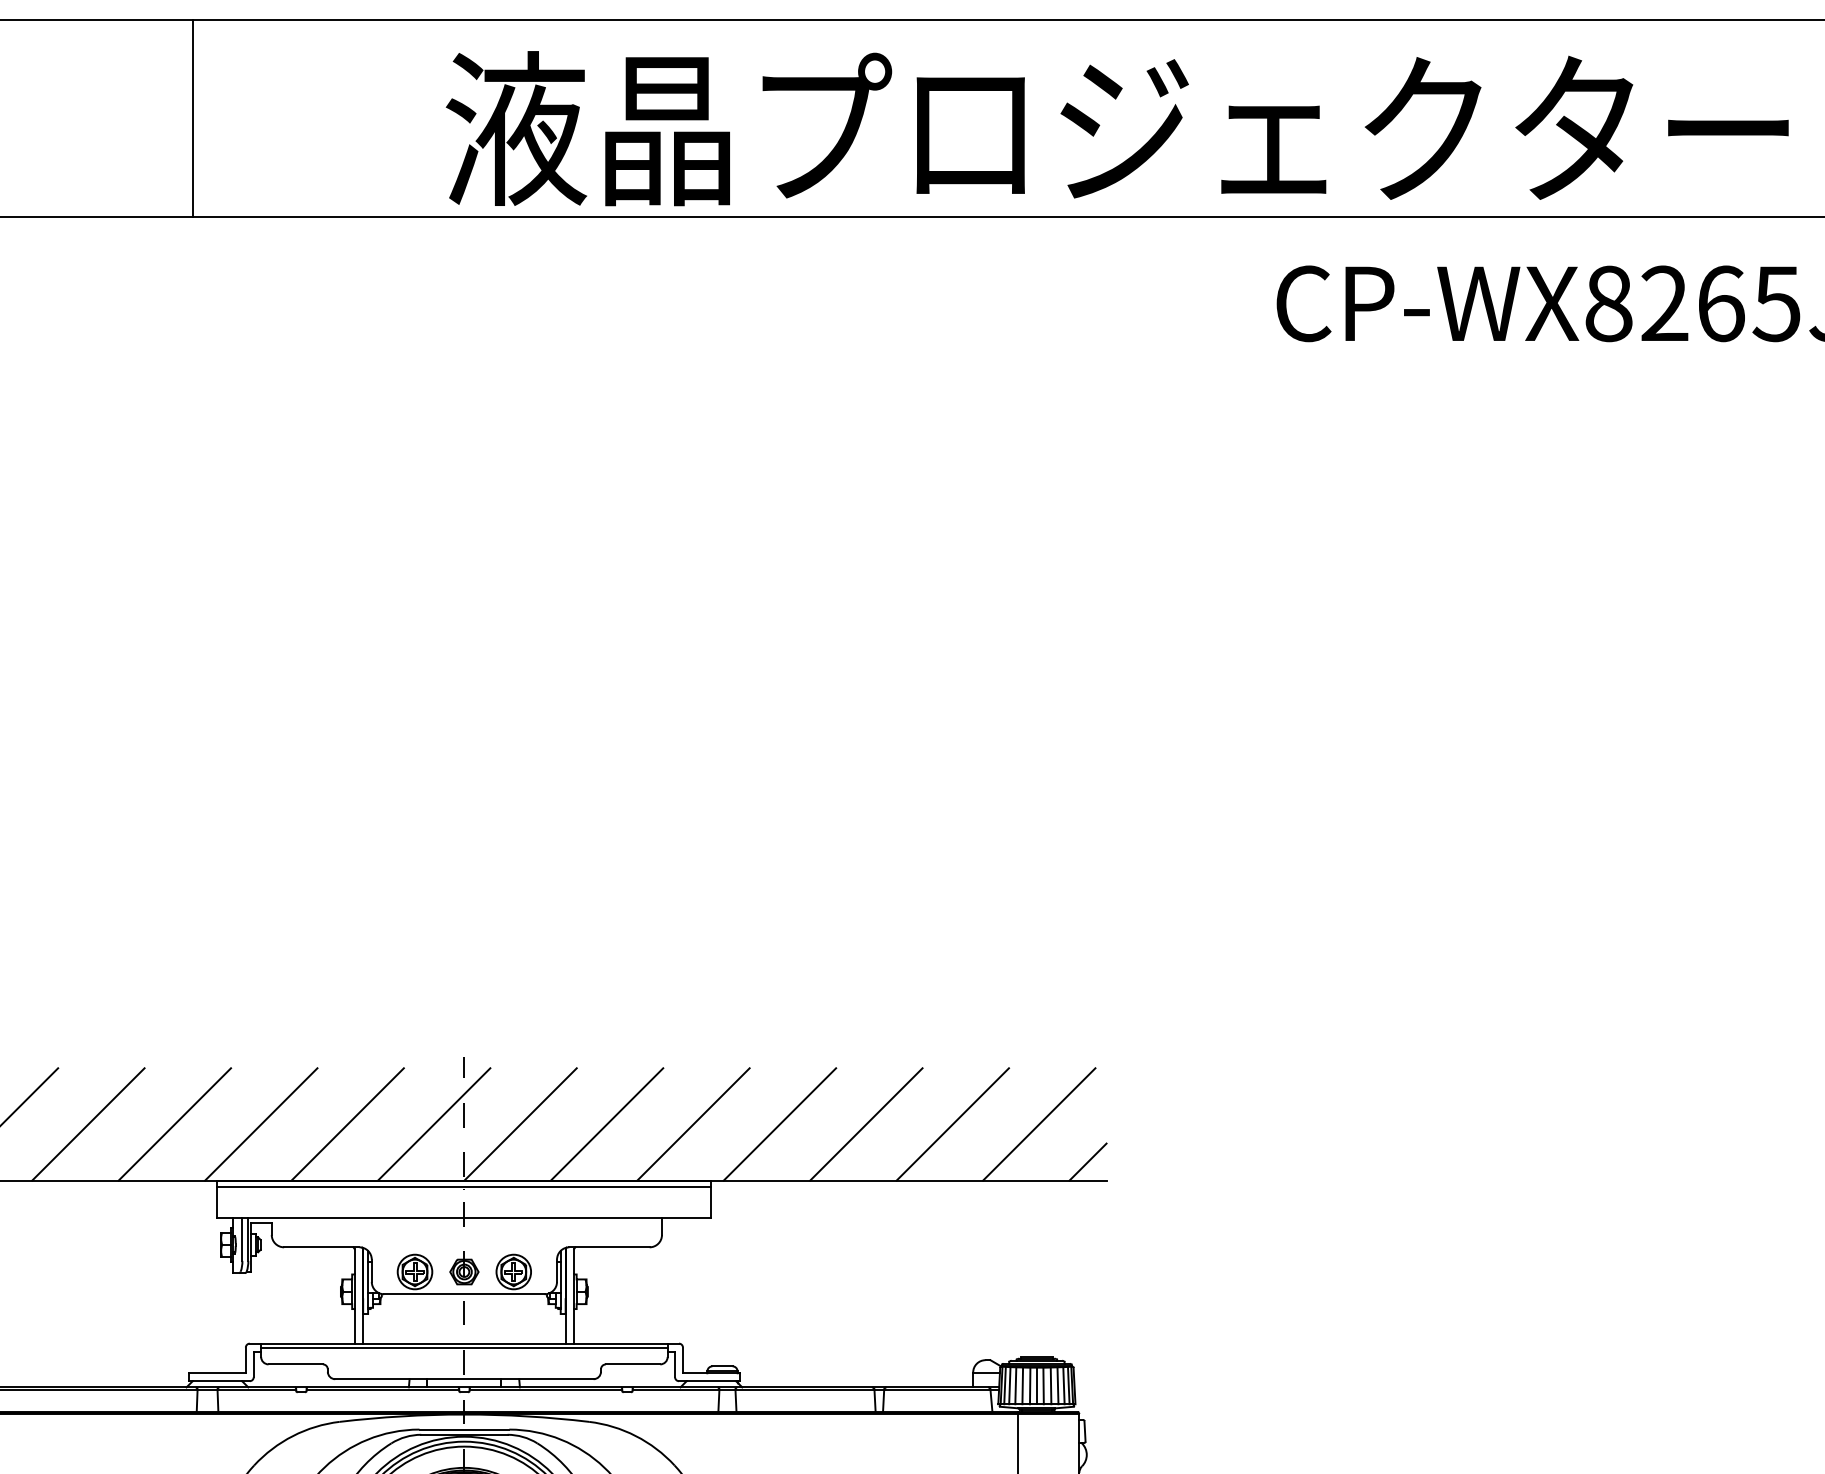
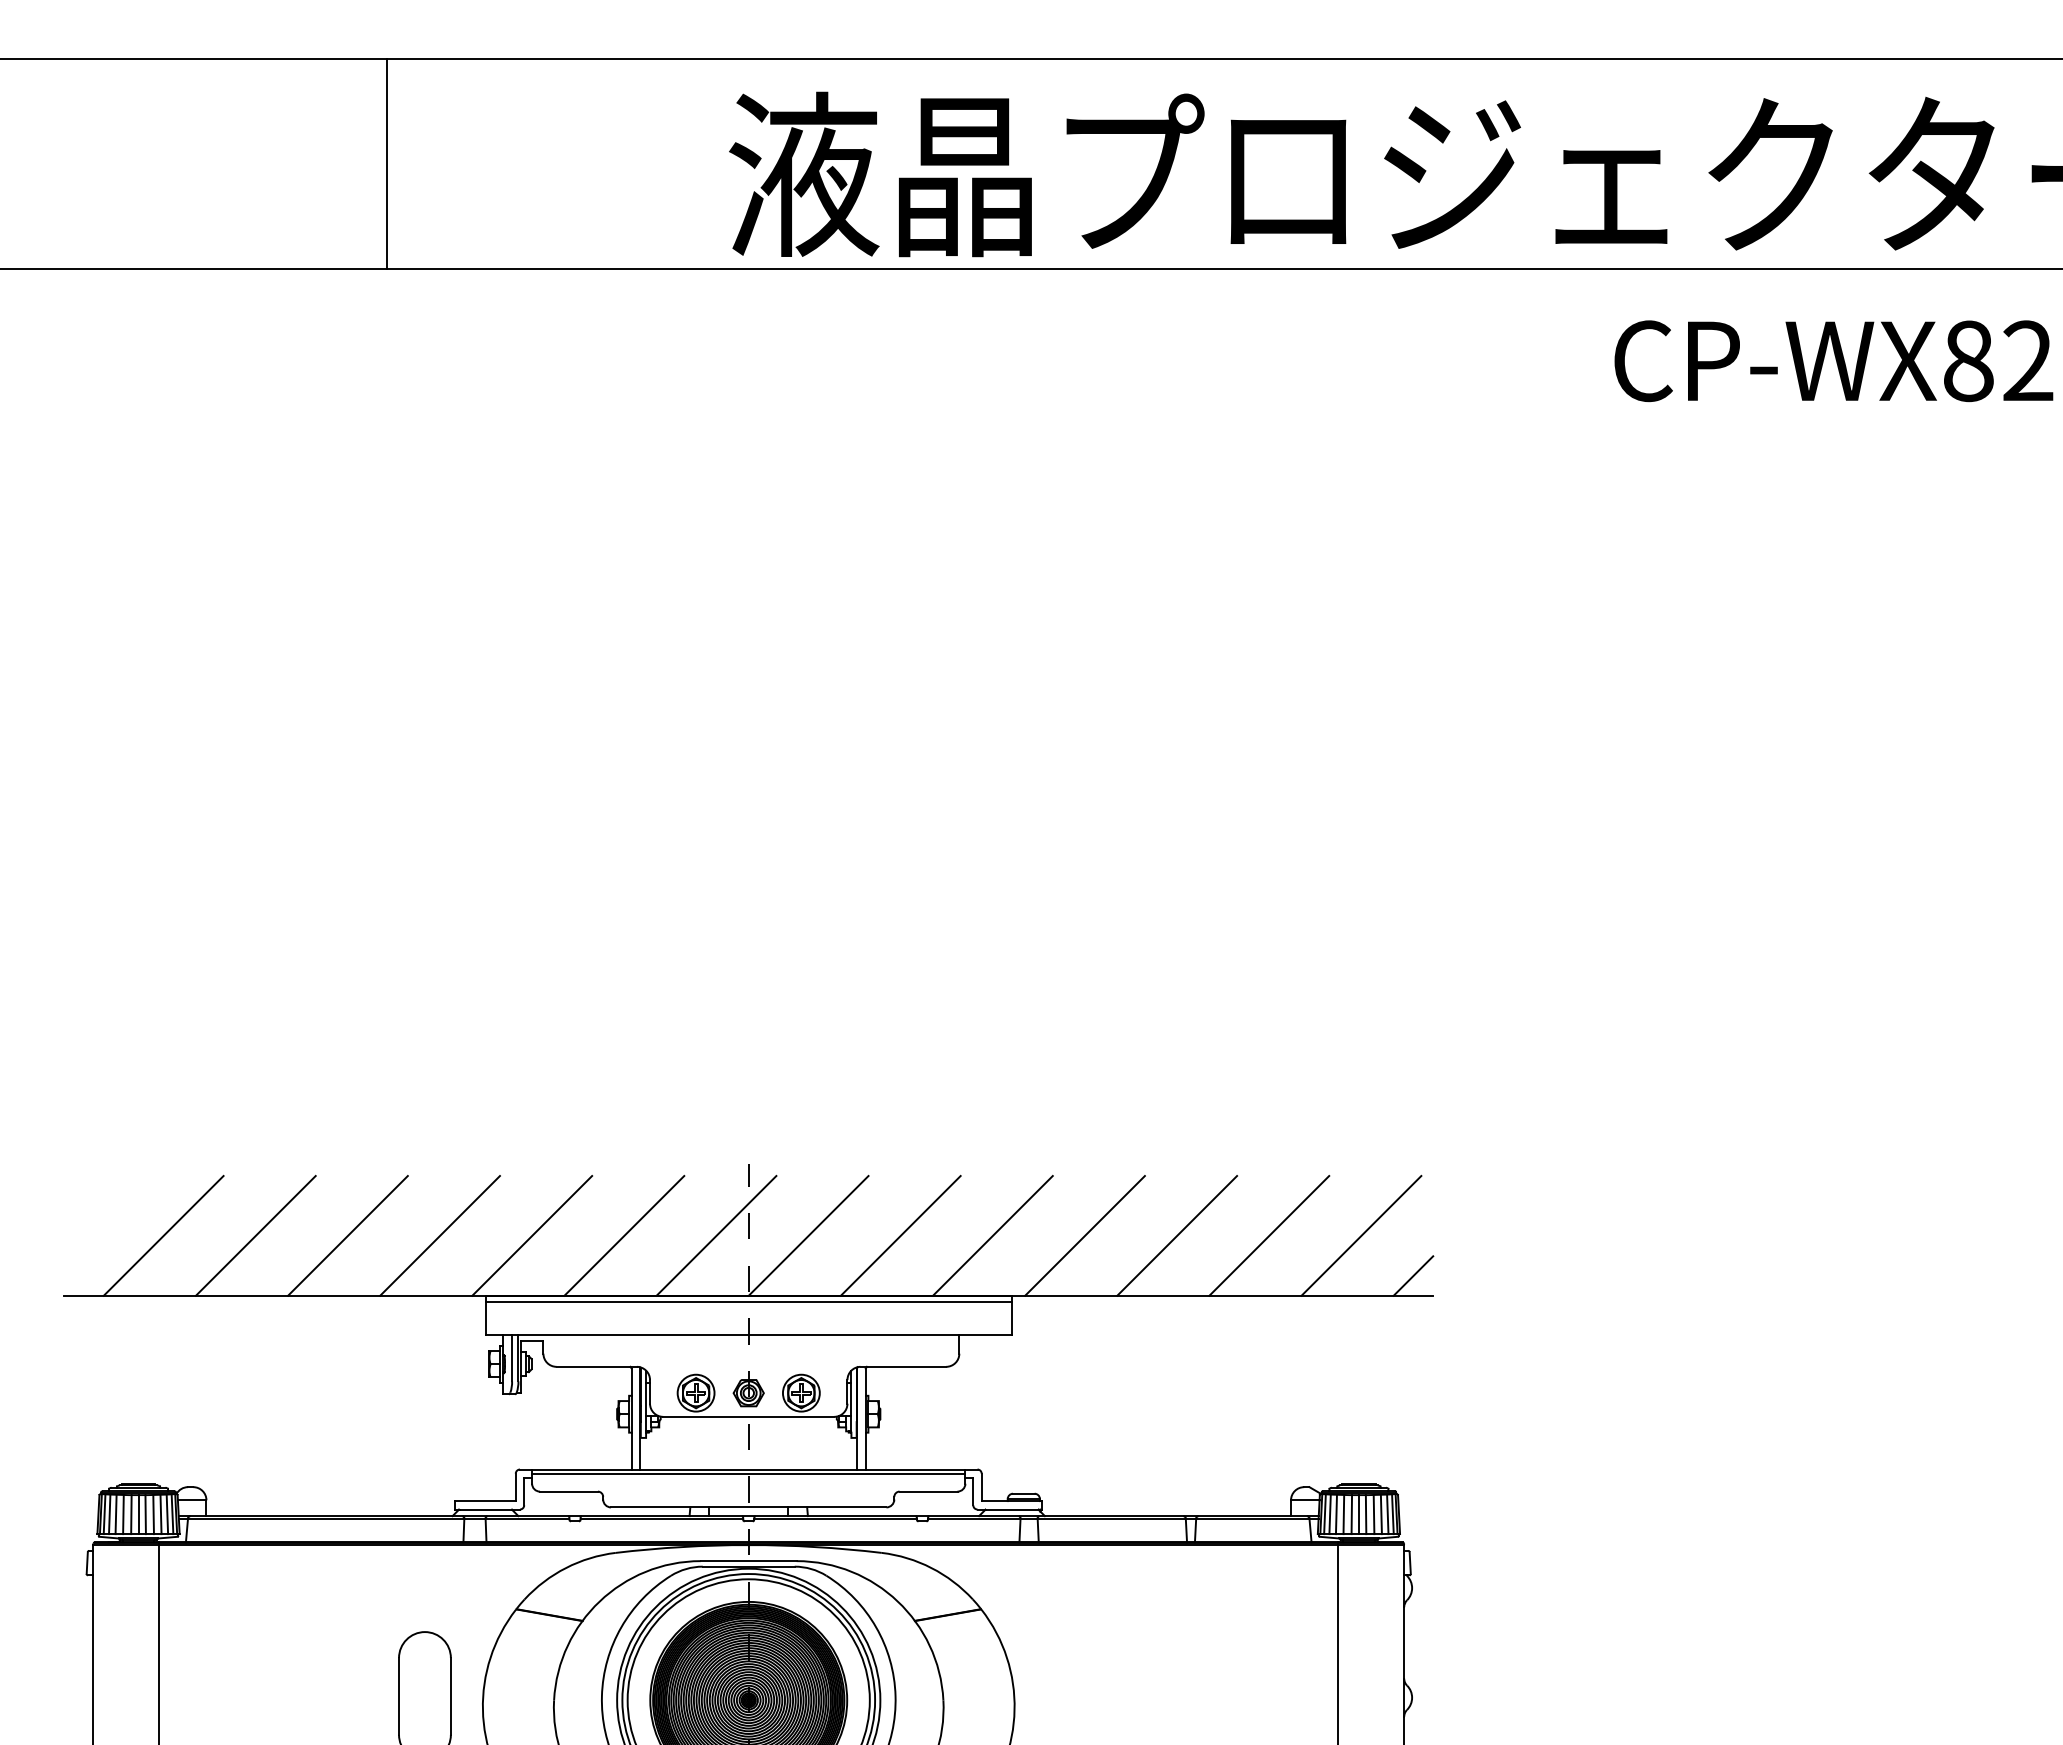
line: (193, 118) -> (387, 163), moved

